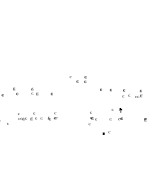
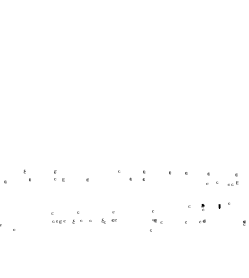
part: (77, 79) -> (130, 175), moved
part: (37, 116) -> (83, 217), moved
part: (106, 132) -> (224, 204), moved

